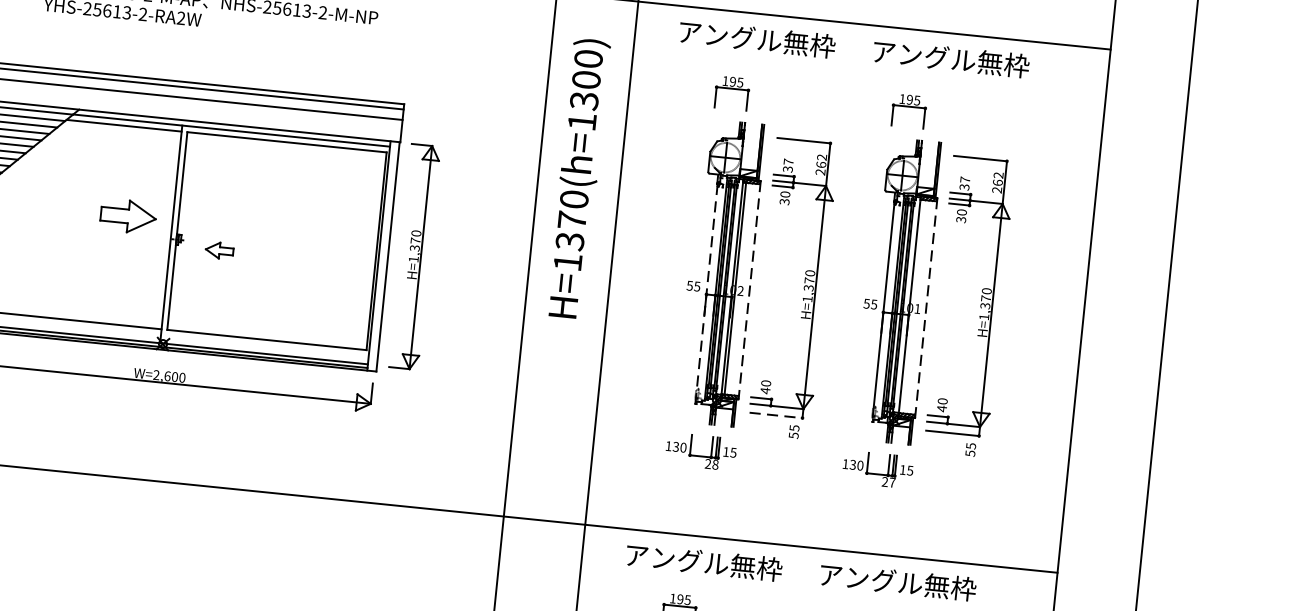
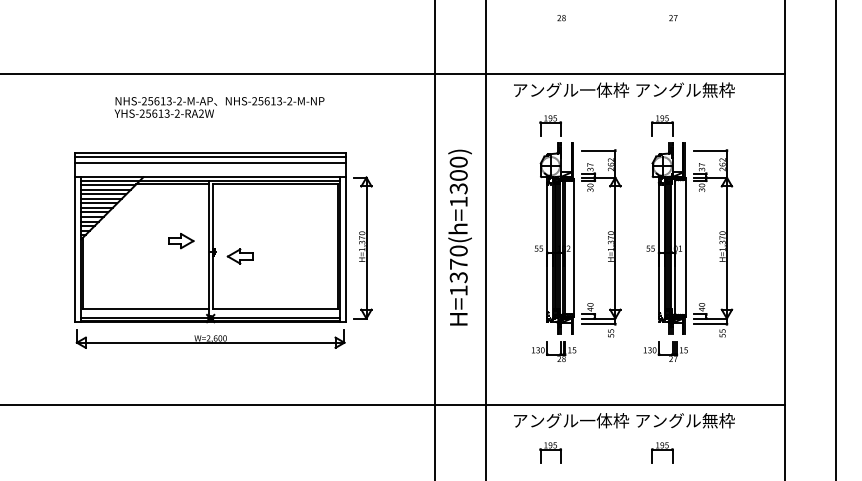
text: (823, 44) -> (604, 89), アングル無枠 -> アングル一体枠
text: (577, 178) -> (459, 237), moved
part: (129, 217) -> (181, 241), size x0.71
part: (218, 250) -> (239, 256), size x1.43
line: (750, 290) -> (574, 247), dashed -> solid
line: (706, 295) -> (547, 253), dashed -> solid
line: (925, 309) -> (685, 248), dashed -> solid
line: (775, 415) -> (598, 324), dashed -> solid
text: (769, 568) -> (604, 420), アングル無枠 -> アングル一体枠

